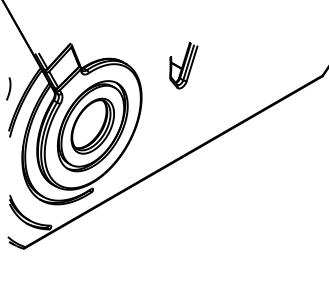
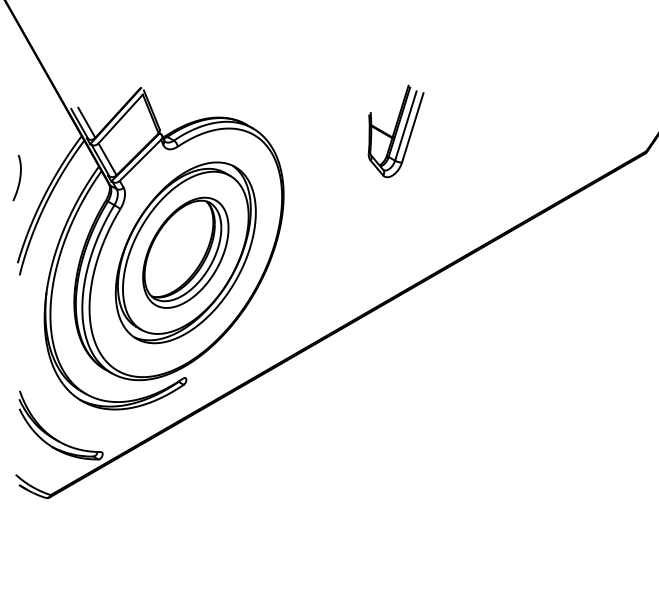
part: (183, 65) -> (395, 131), moved

